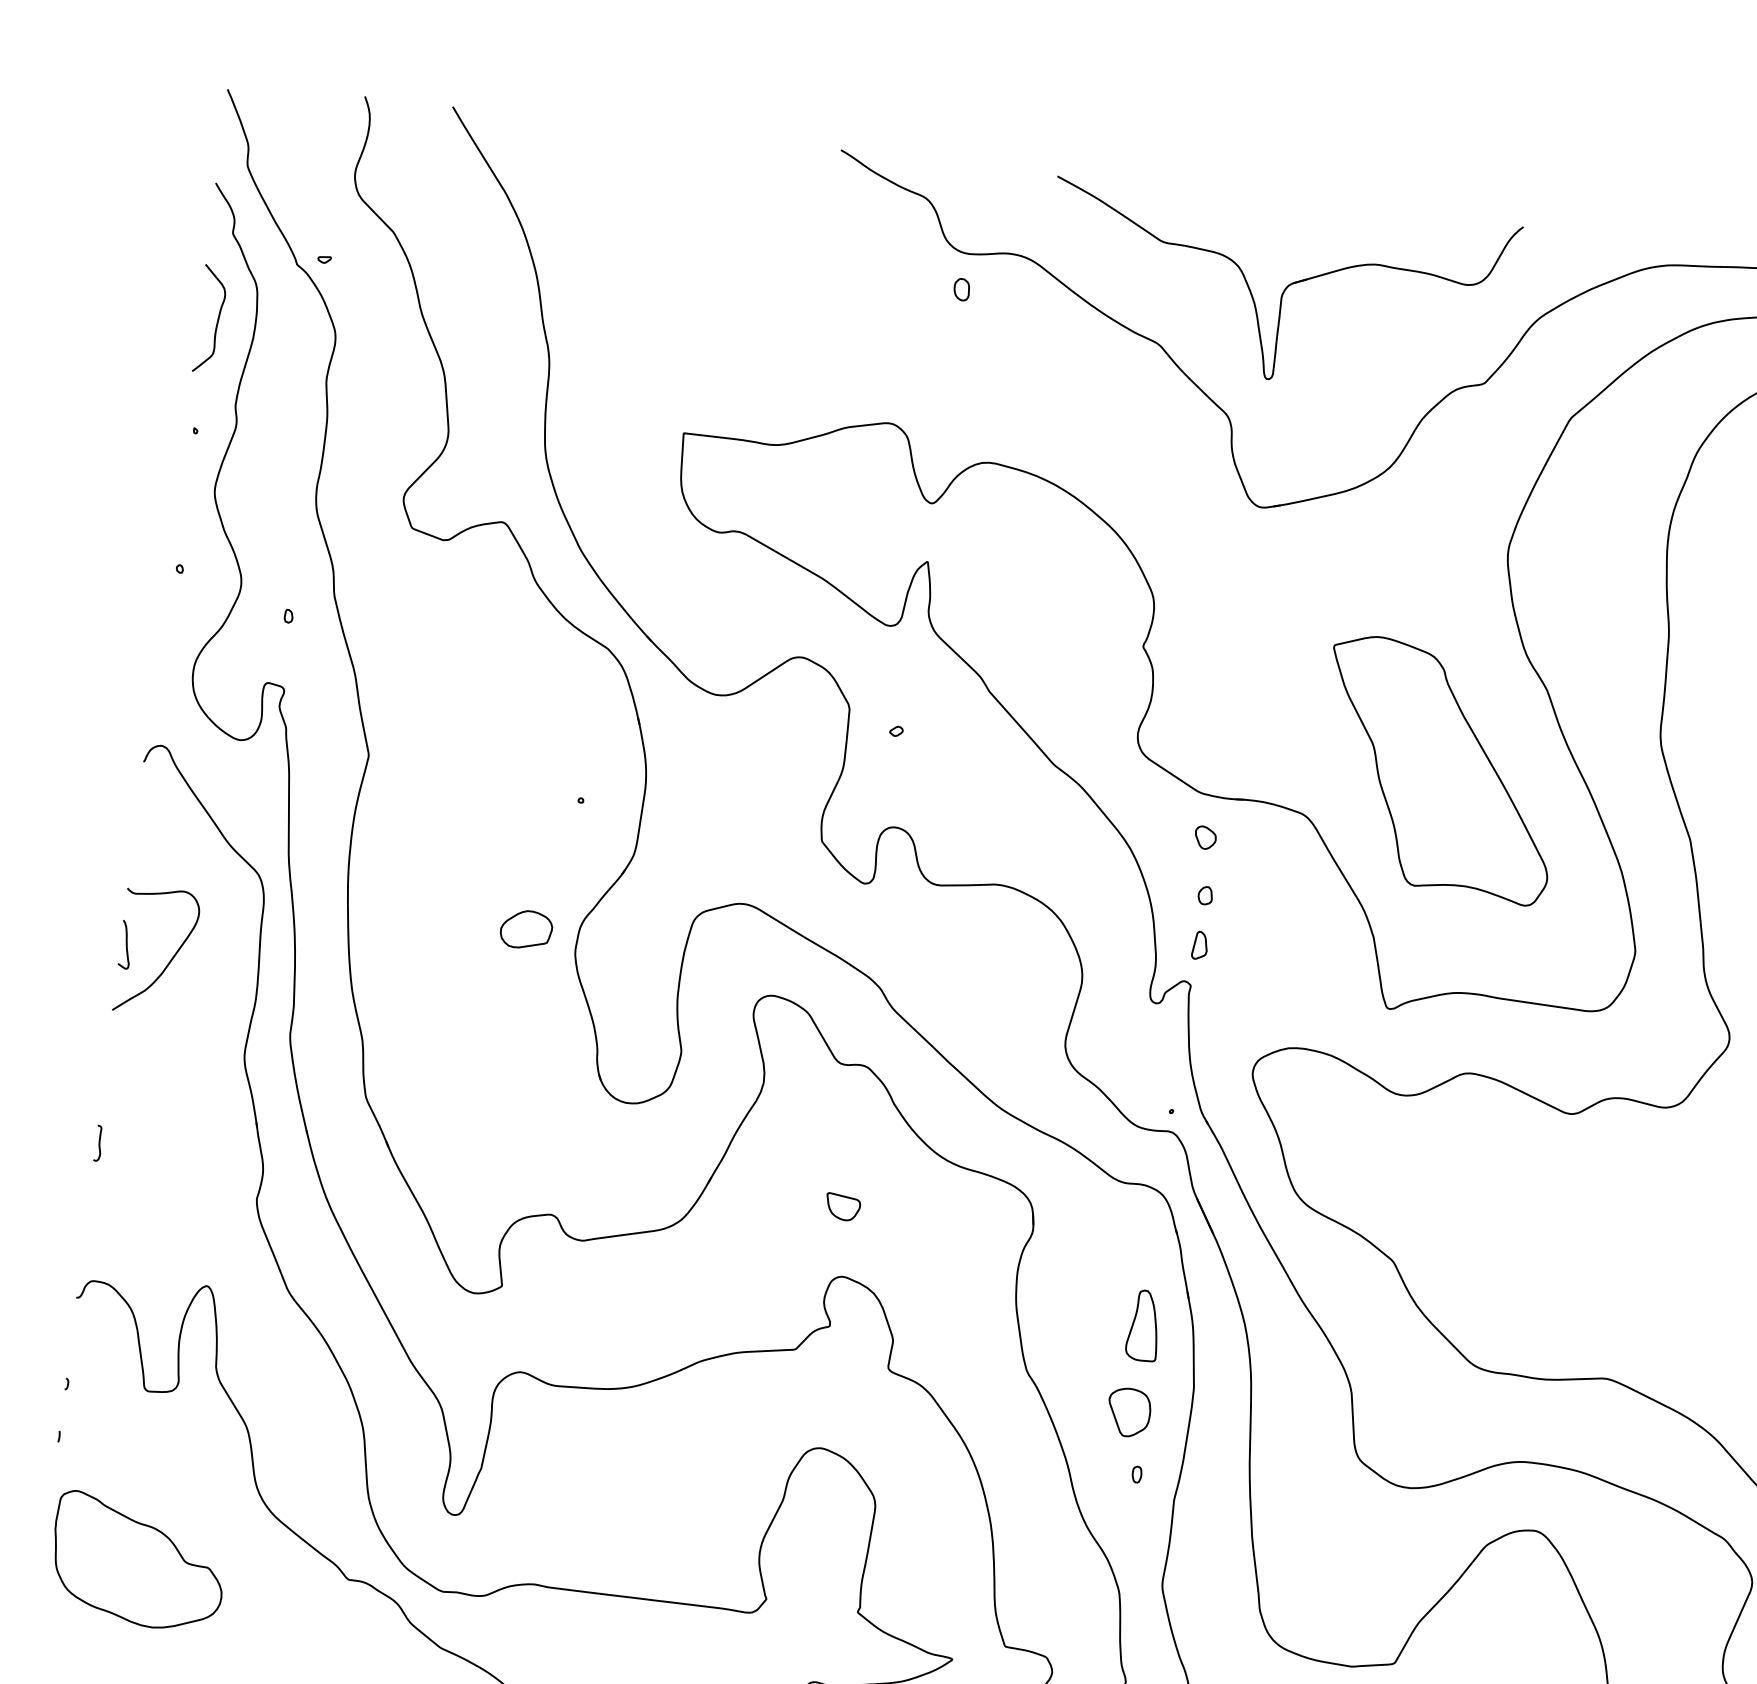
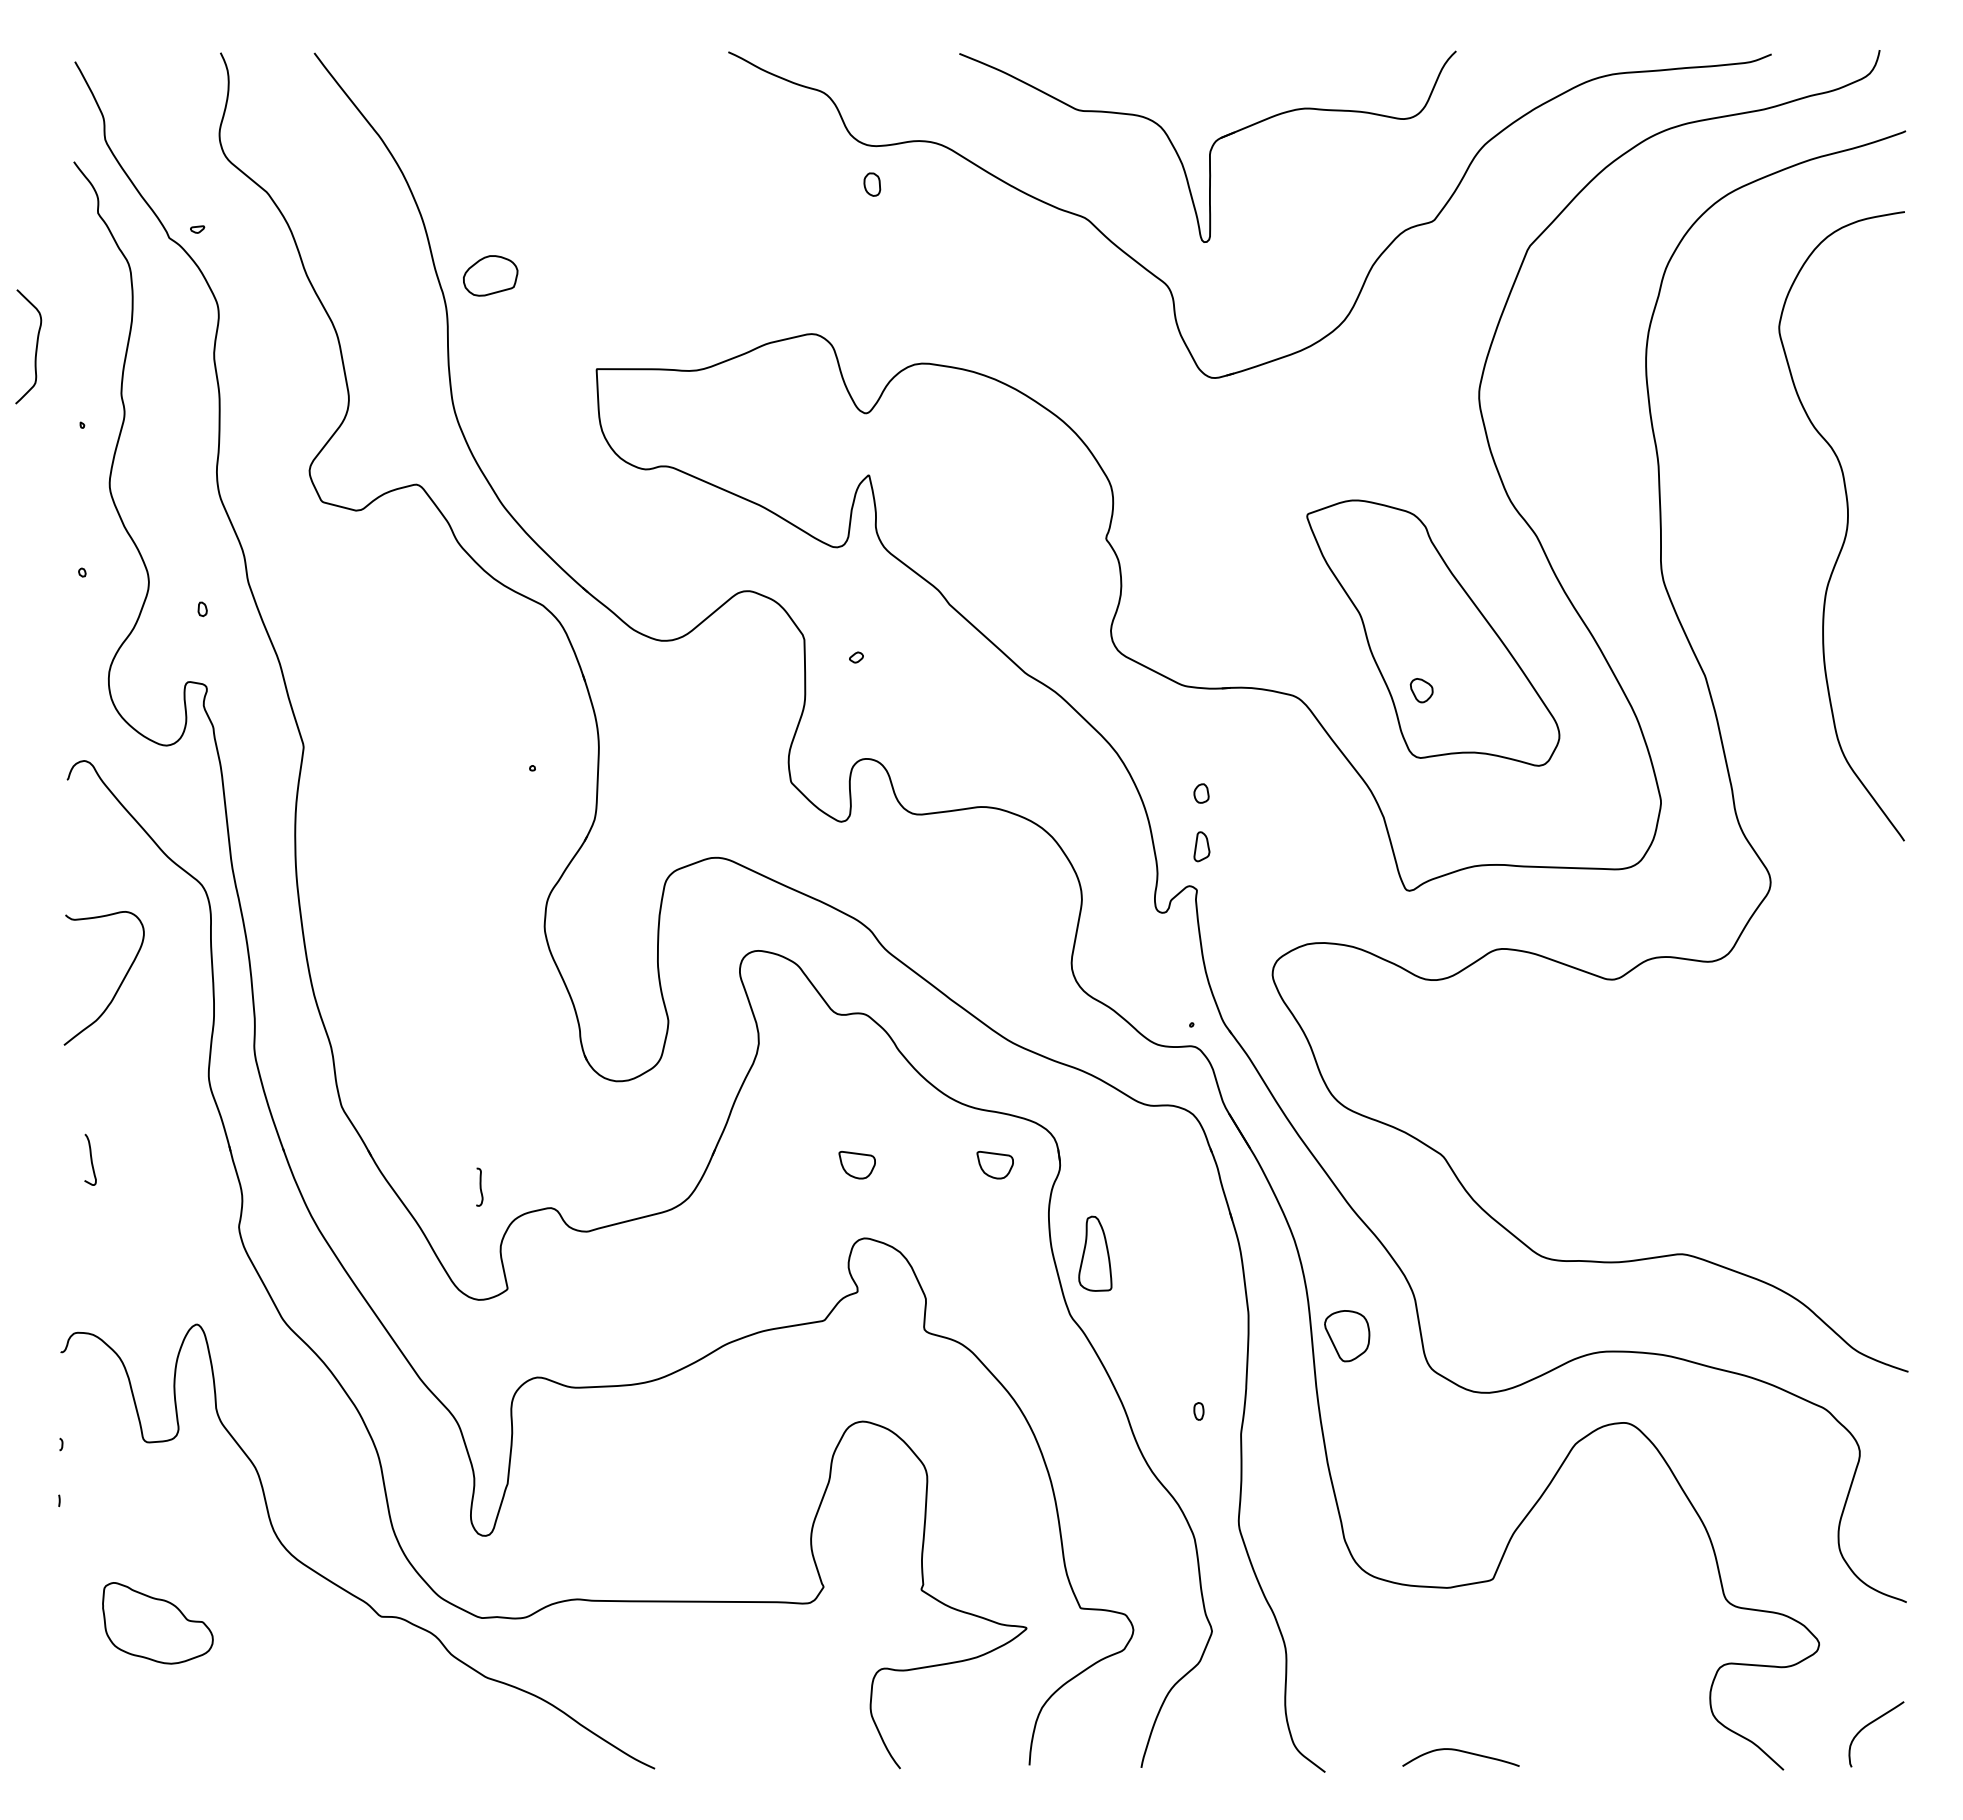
curve: (216, 321) -> (35, 348), moved
part: (1205, 837) -> (1421, 690), moved
part: (526, 929) -> (490, 275), moved
curve: (125, 944) -> (90, 1159), moved
curve: (98, 1142) -> (479, 1186), moved
part: (971, 1222) -> (994, 1165), added
part: (1144, 1325) -> (1095, 1253), moved
part: (1129, 1413) -> (1347, 1336), moved
part: (138, 1562) -> (157, 1623), size x0.6

